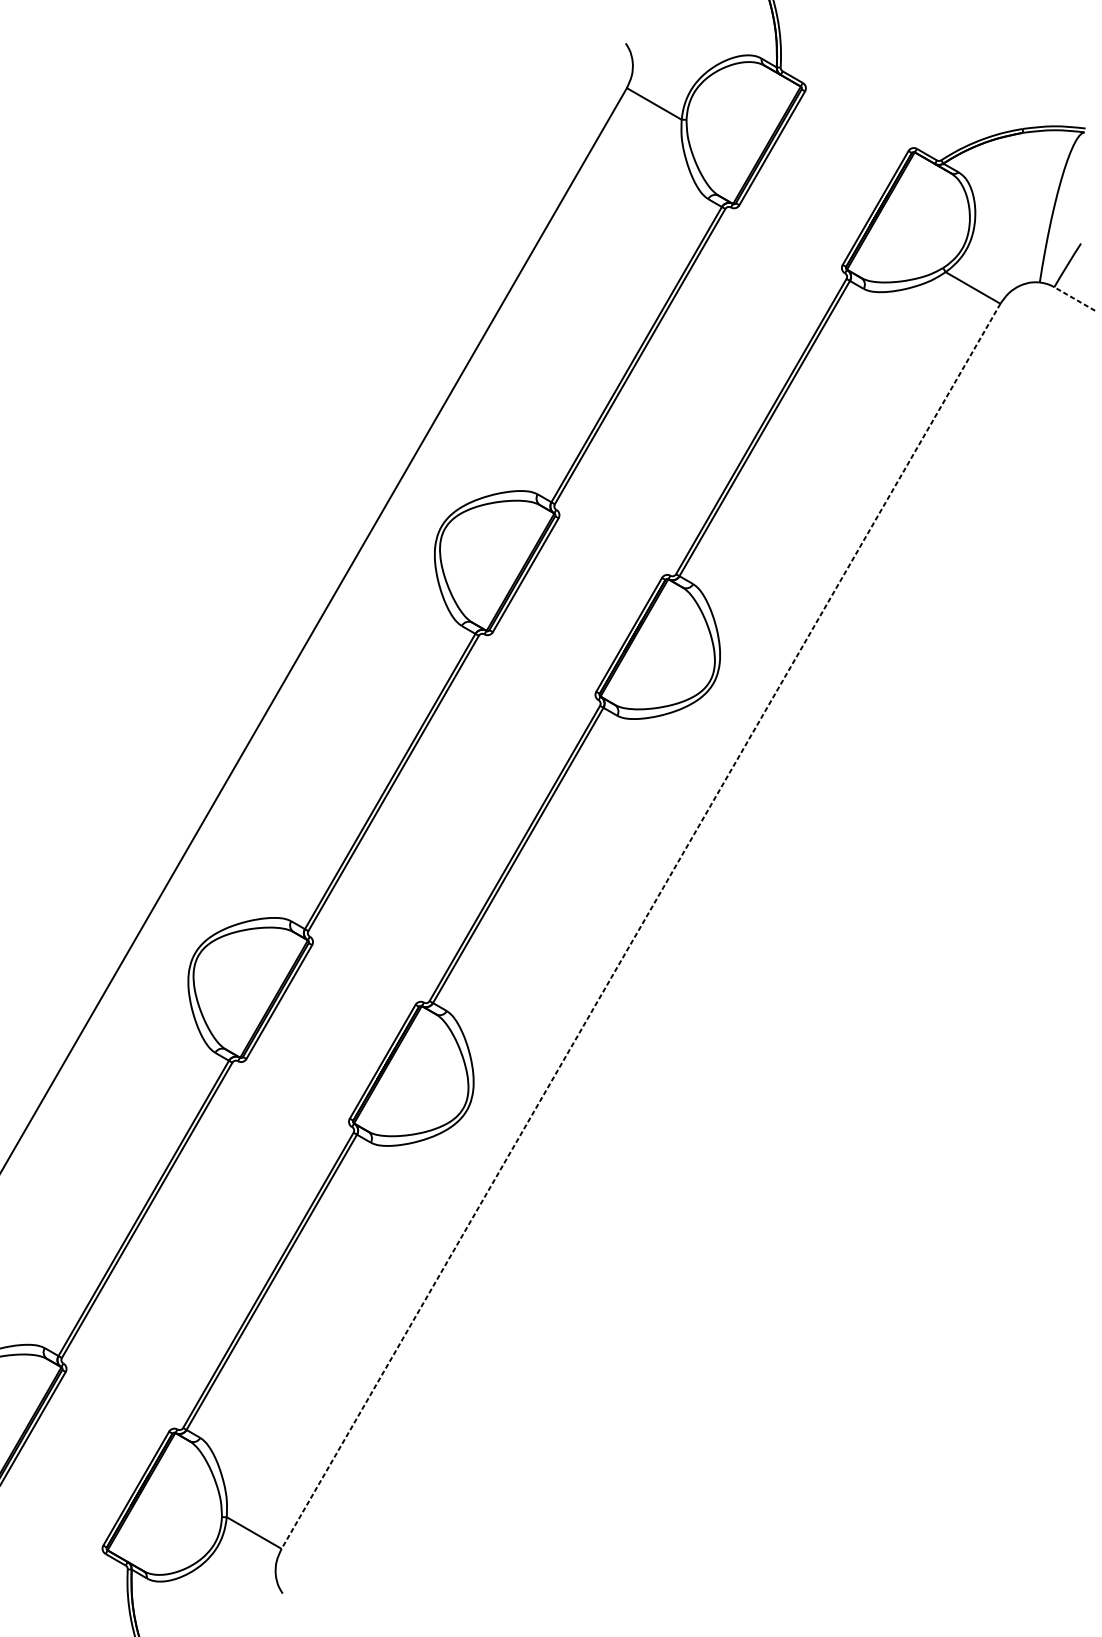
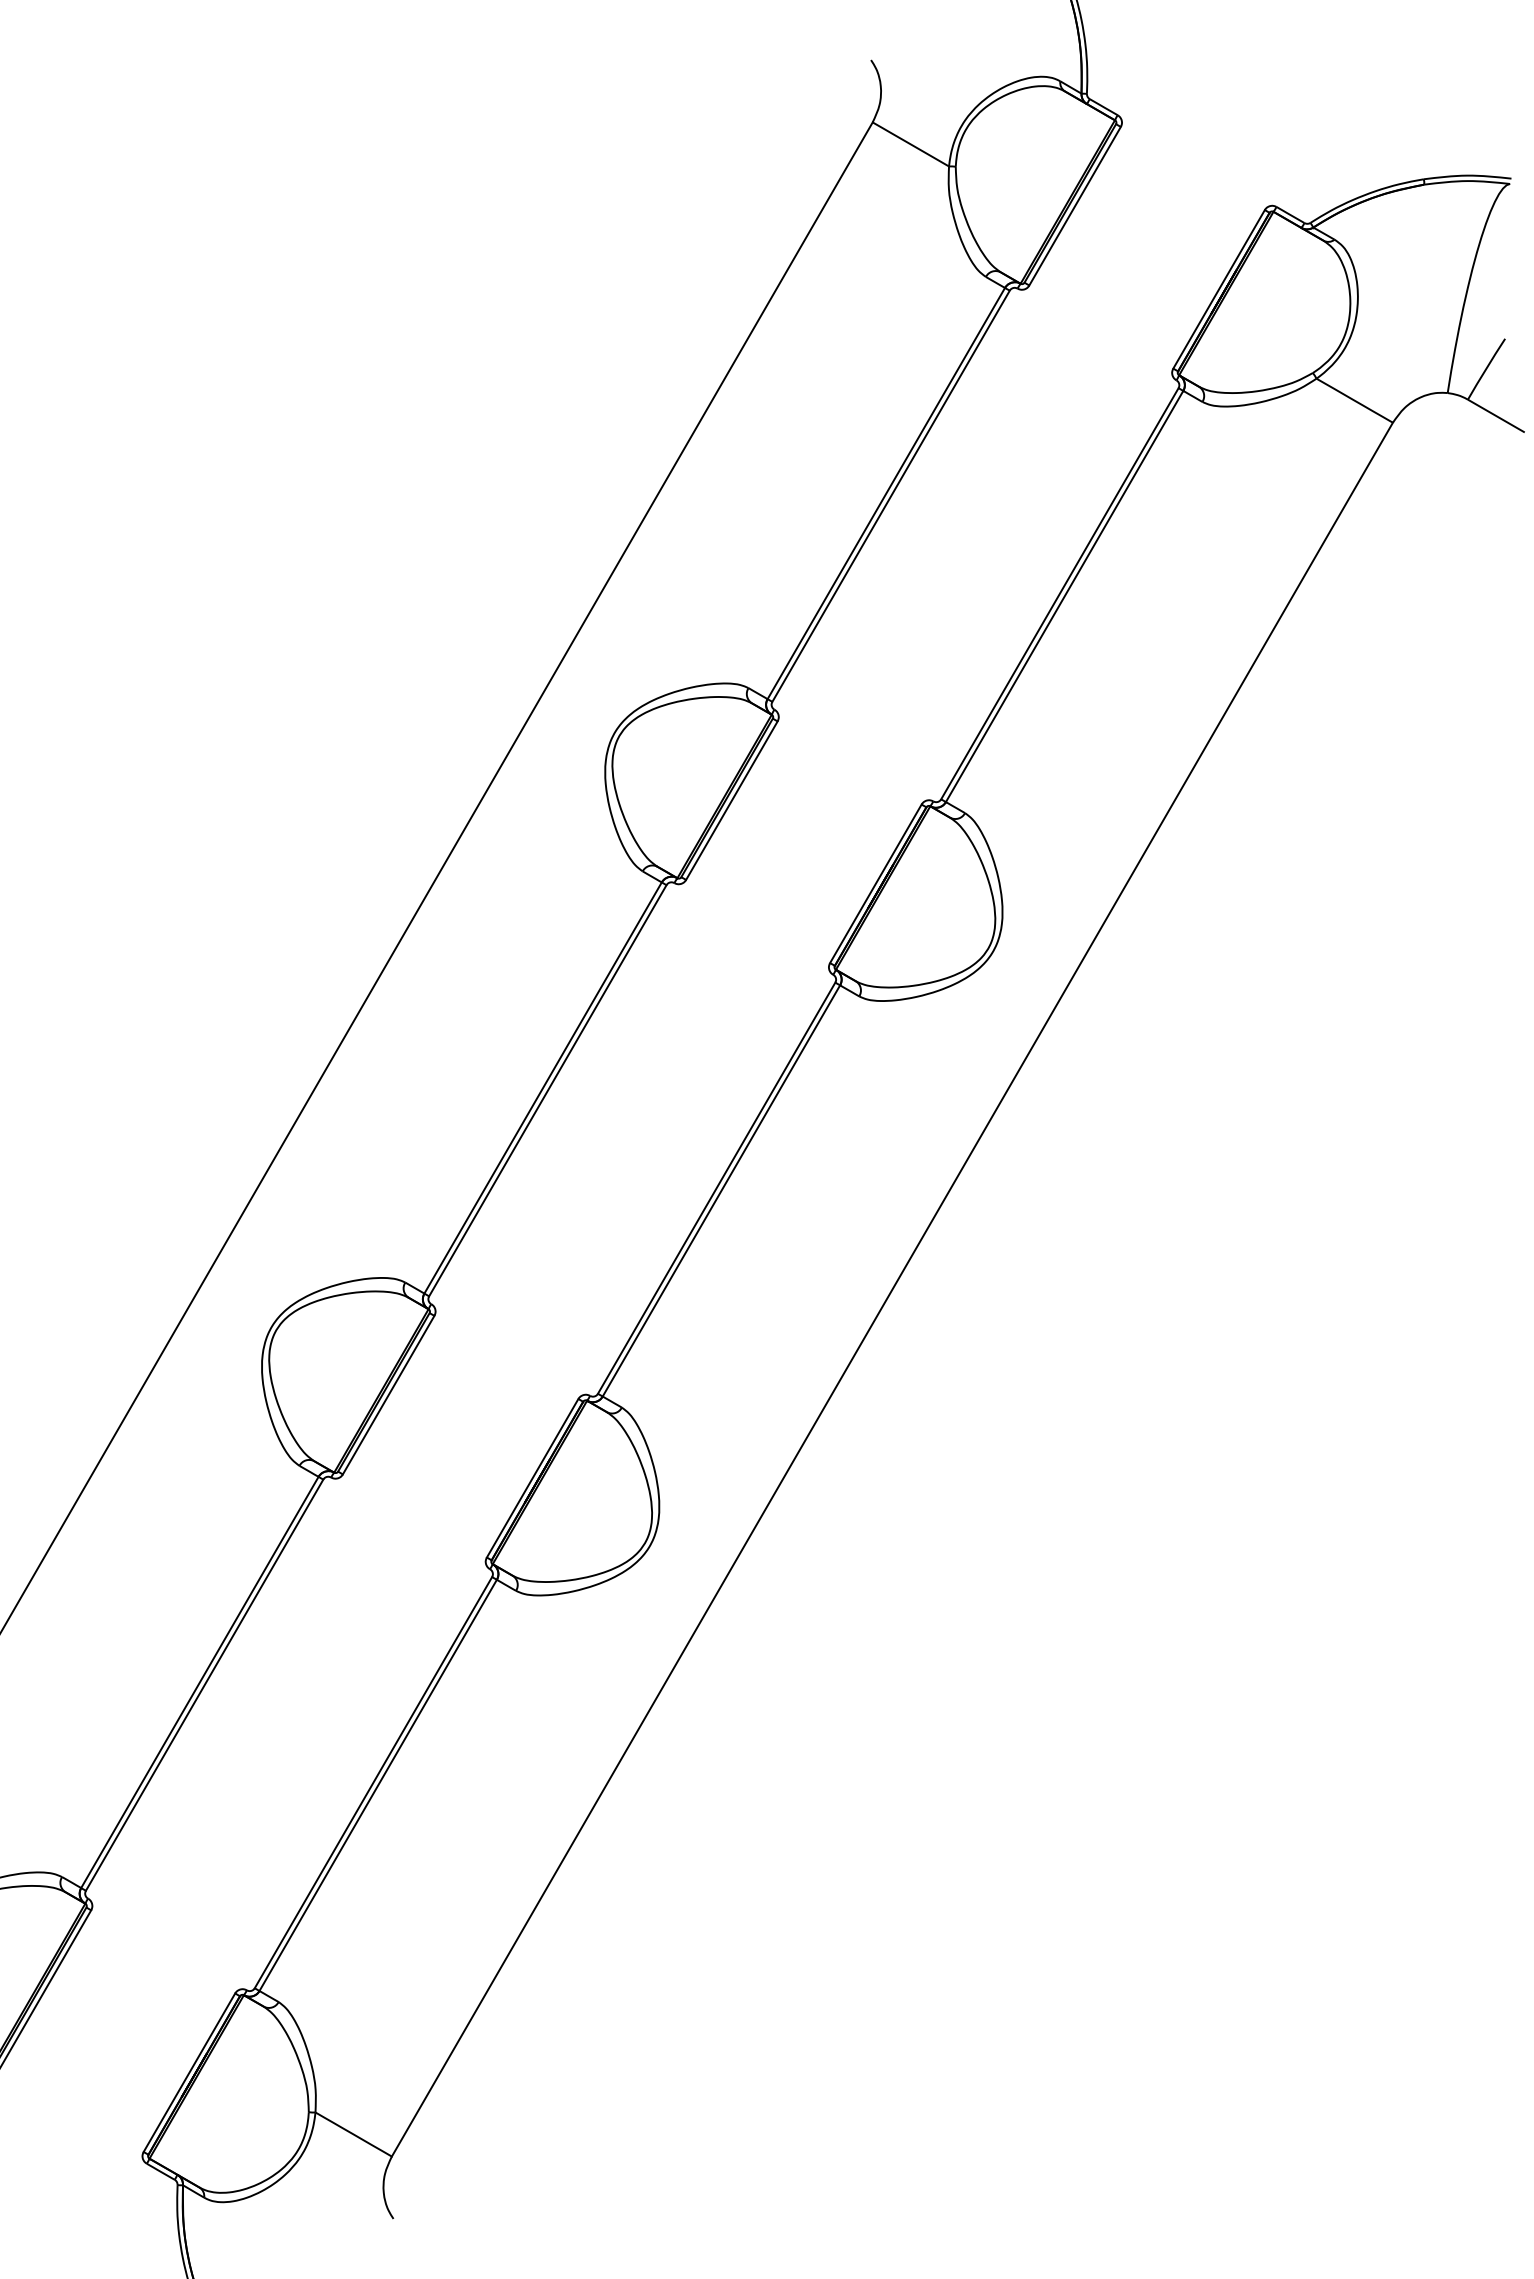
line: (1074, 299) -> (1496, 416), dashed -> solid
line: (641, 926) -> (892, 1290), dashed -> solid

